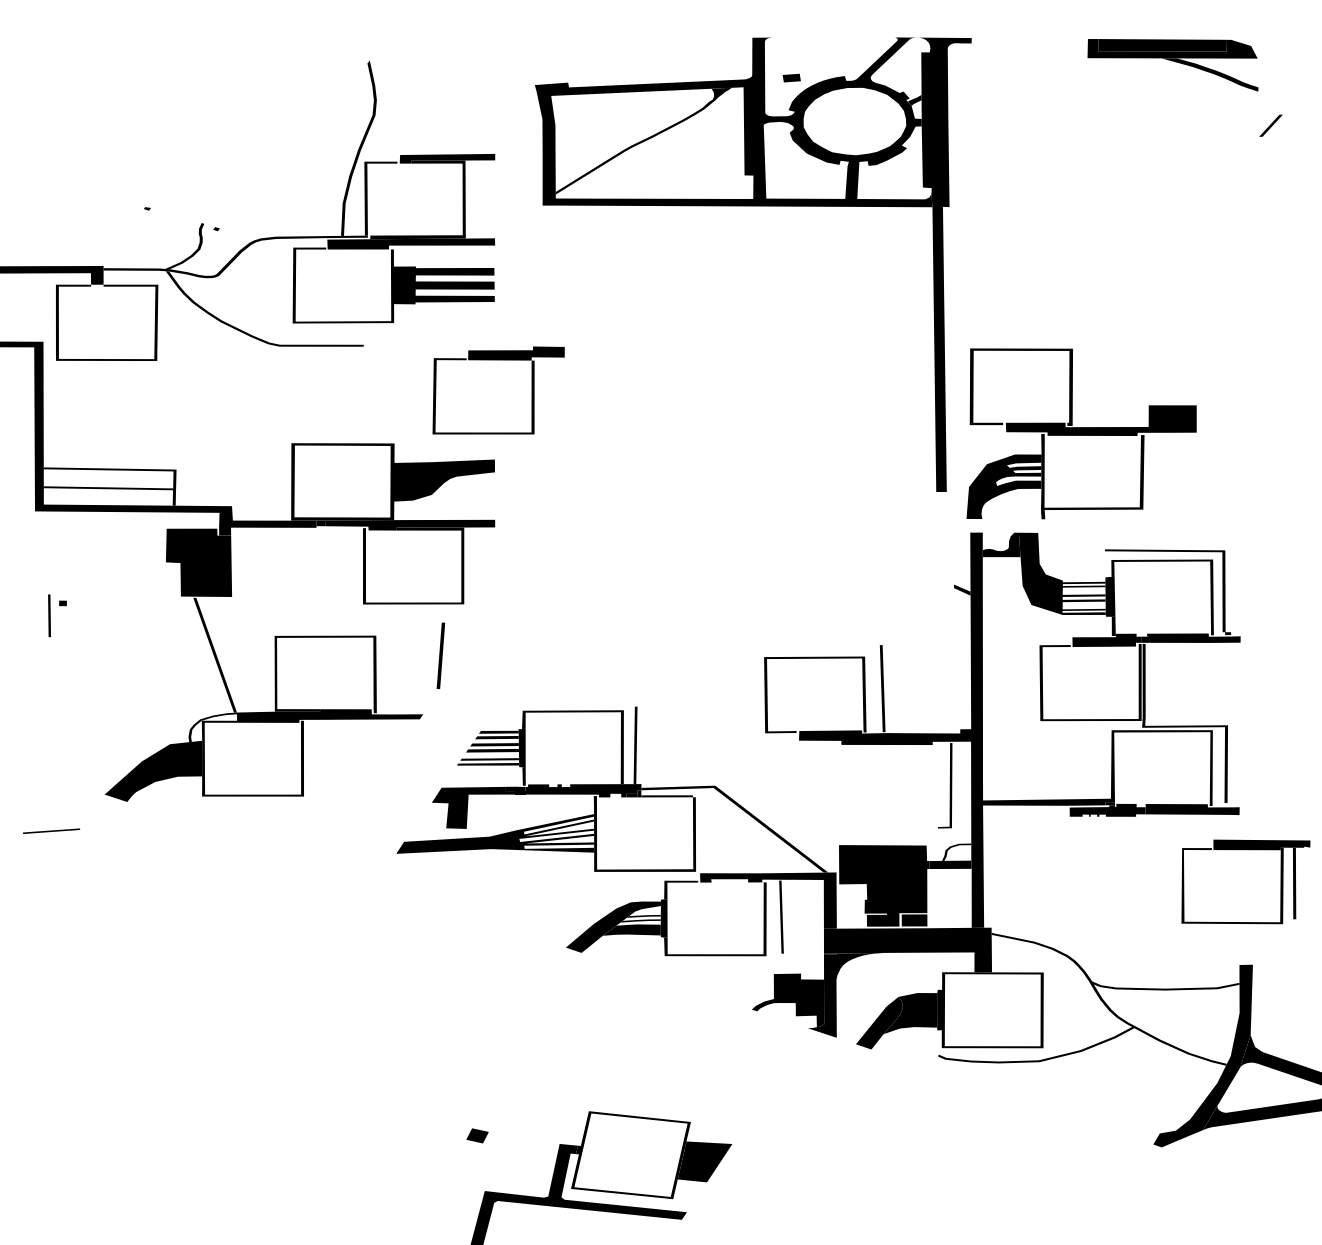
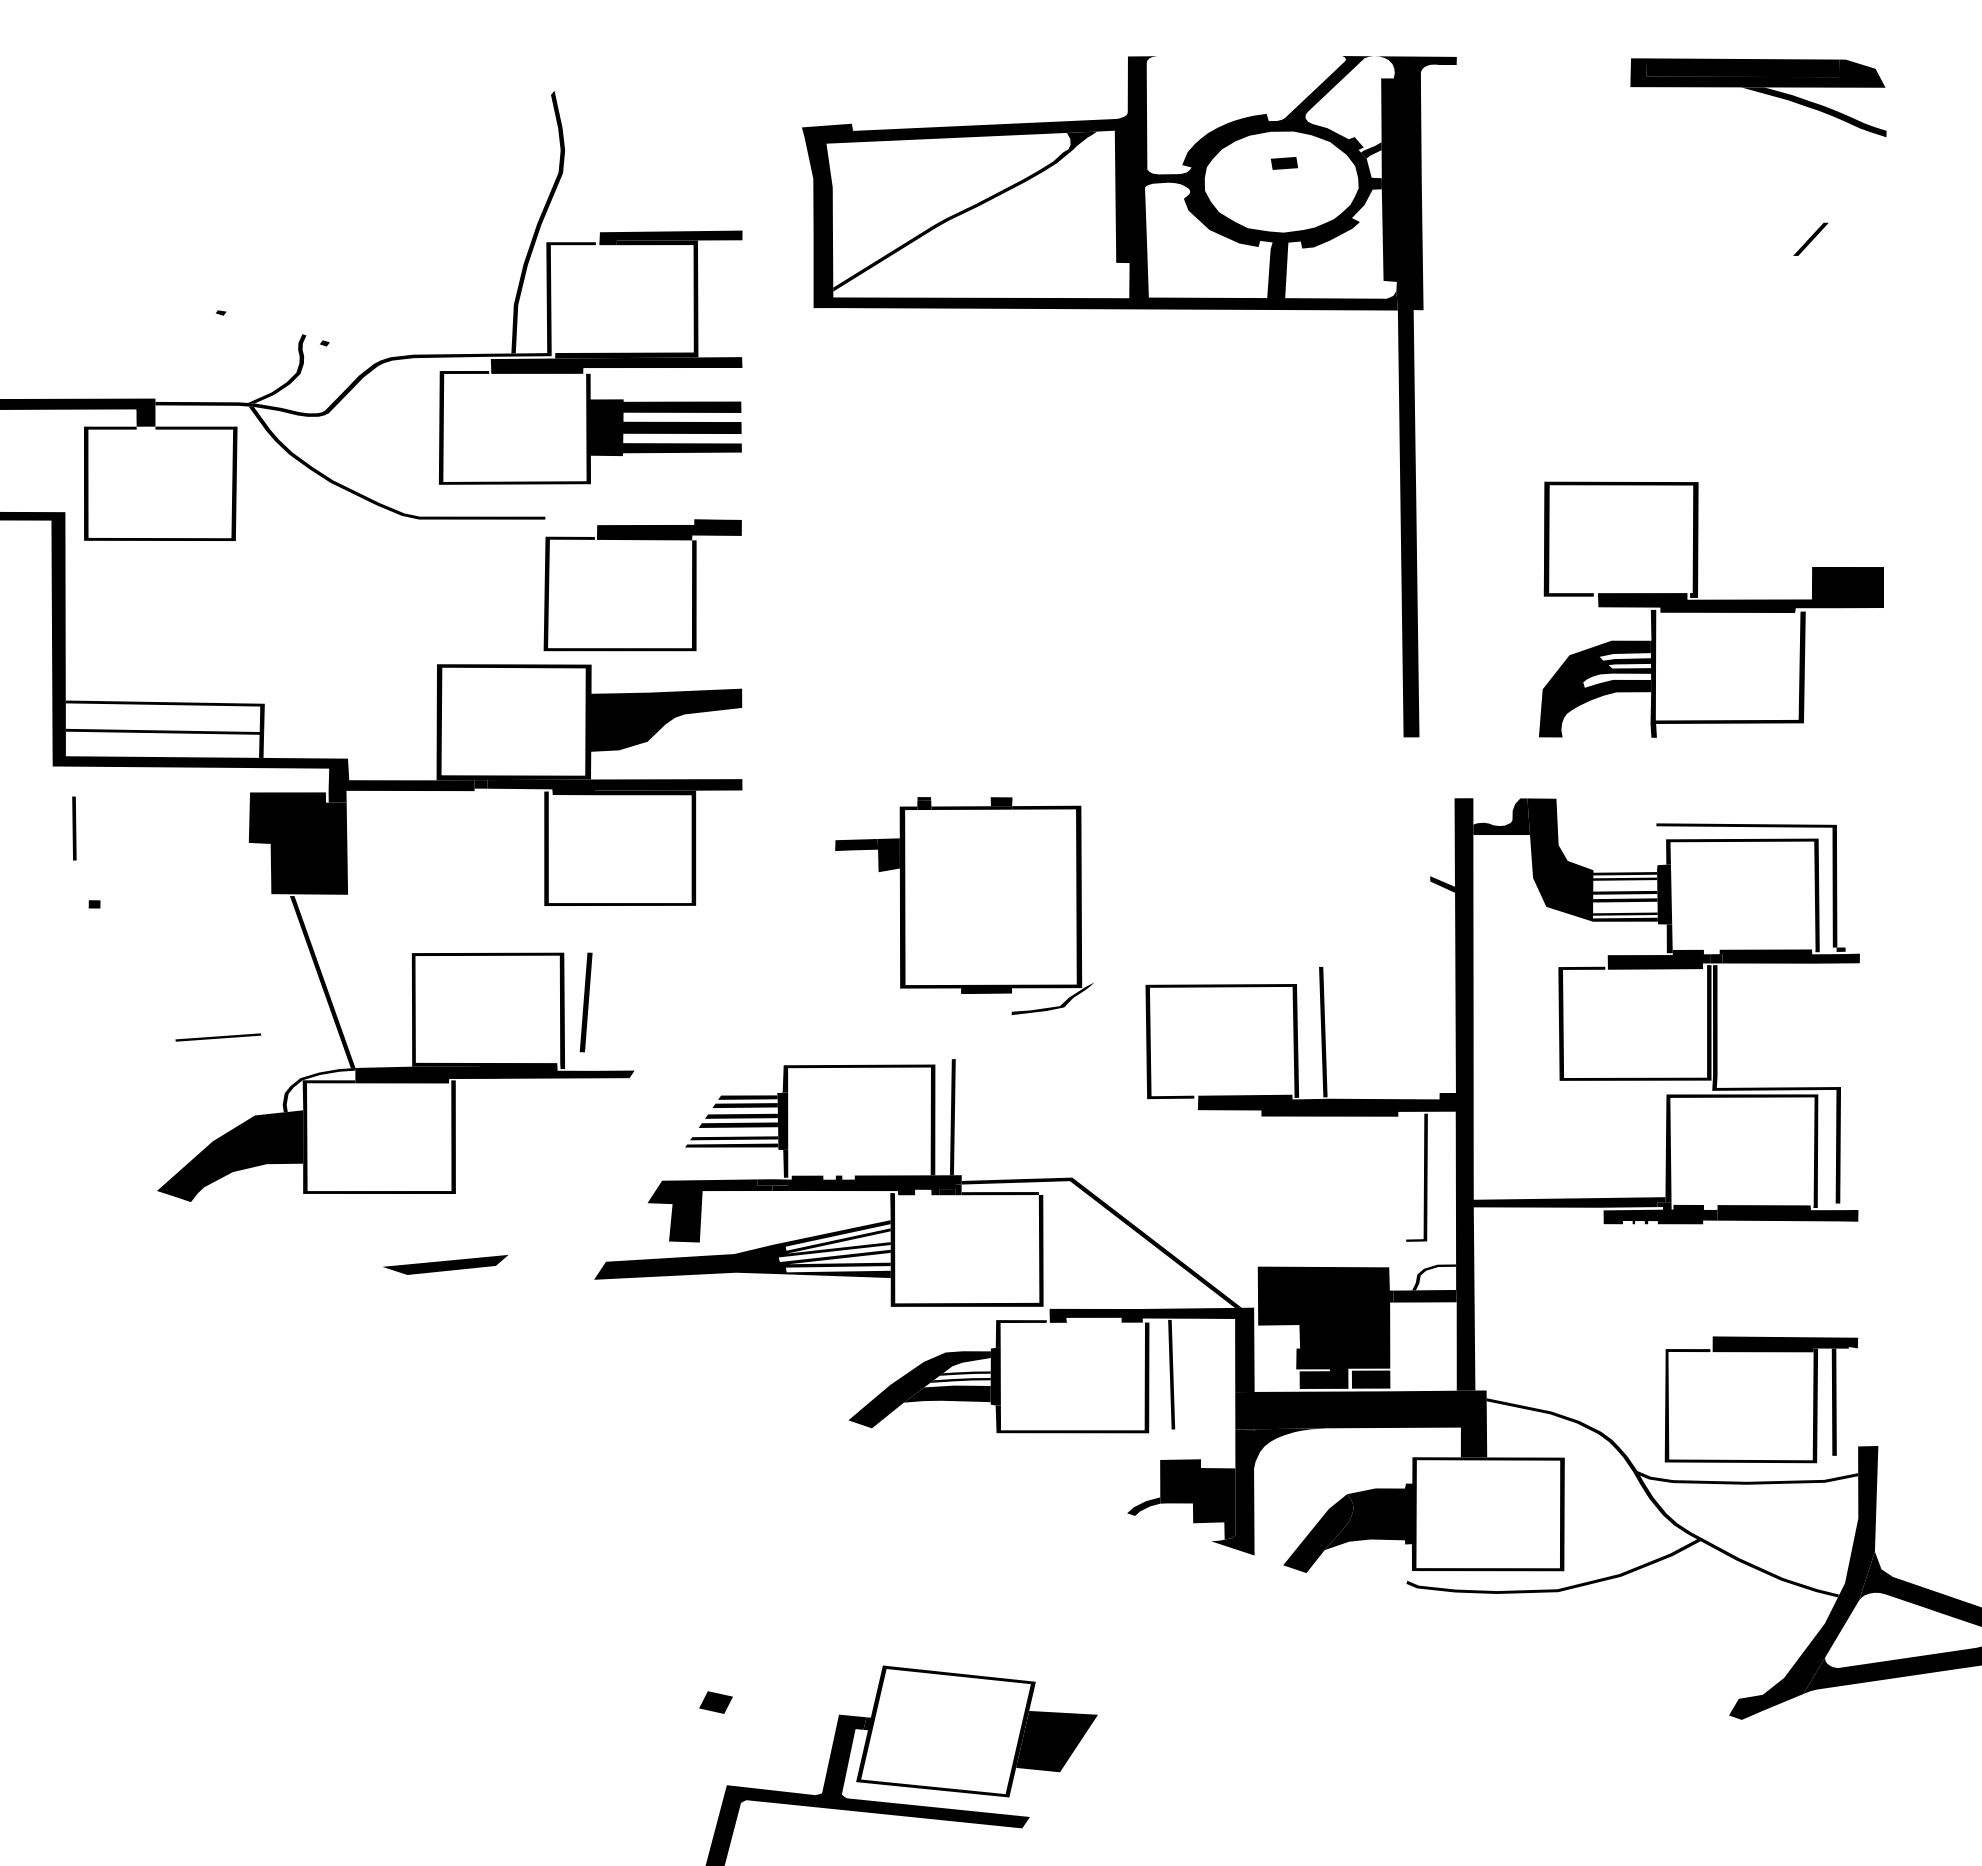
part: (791, 77) -> (1284, 162), moved
line: (1270, 125) -> (1810, 238), moved
part: (498, 360) -> (642, 540), moved
part: (1081, 433) -> (1711, 609), moved
part: (643, 604) -> (964, 906), added
line: (49, 615) -> (74, 828), moved
line: (440, 655) -> (585, 1001), moved
line: (51, 830) -> (218, 1036), moved
fill: (297, 843) -> (446, 1264), added
part: (1245, 850) -> (1760, 1352), moved

